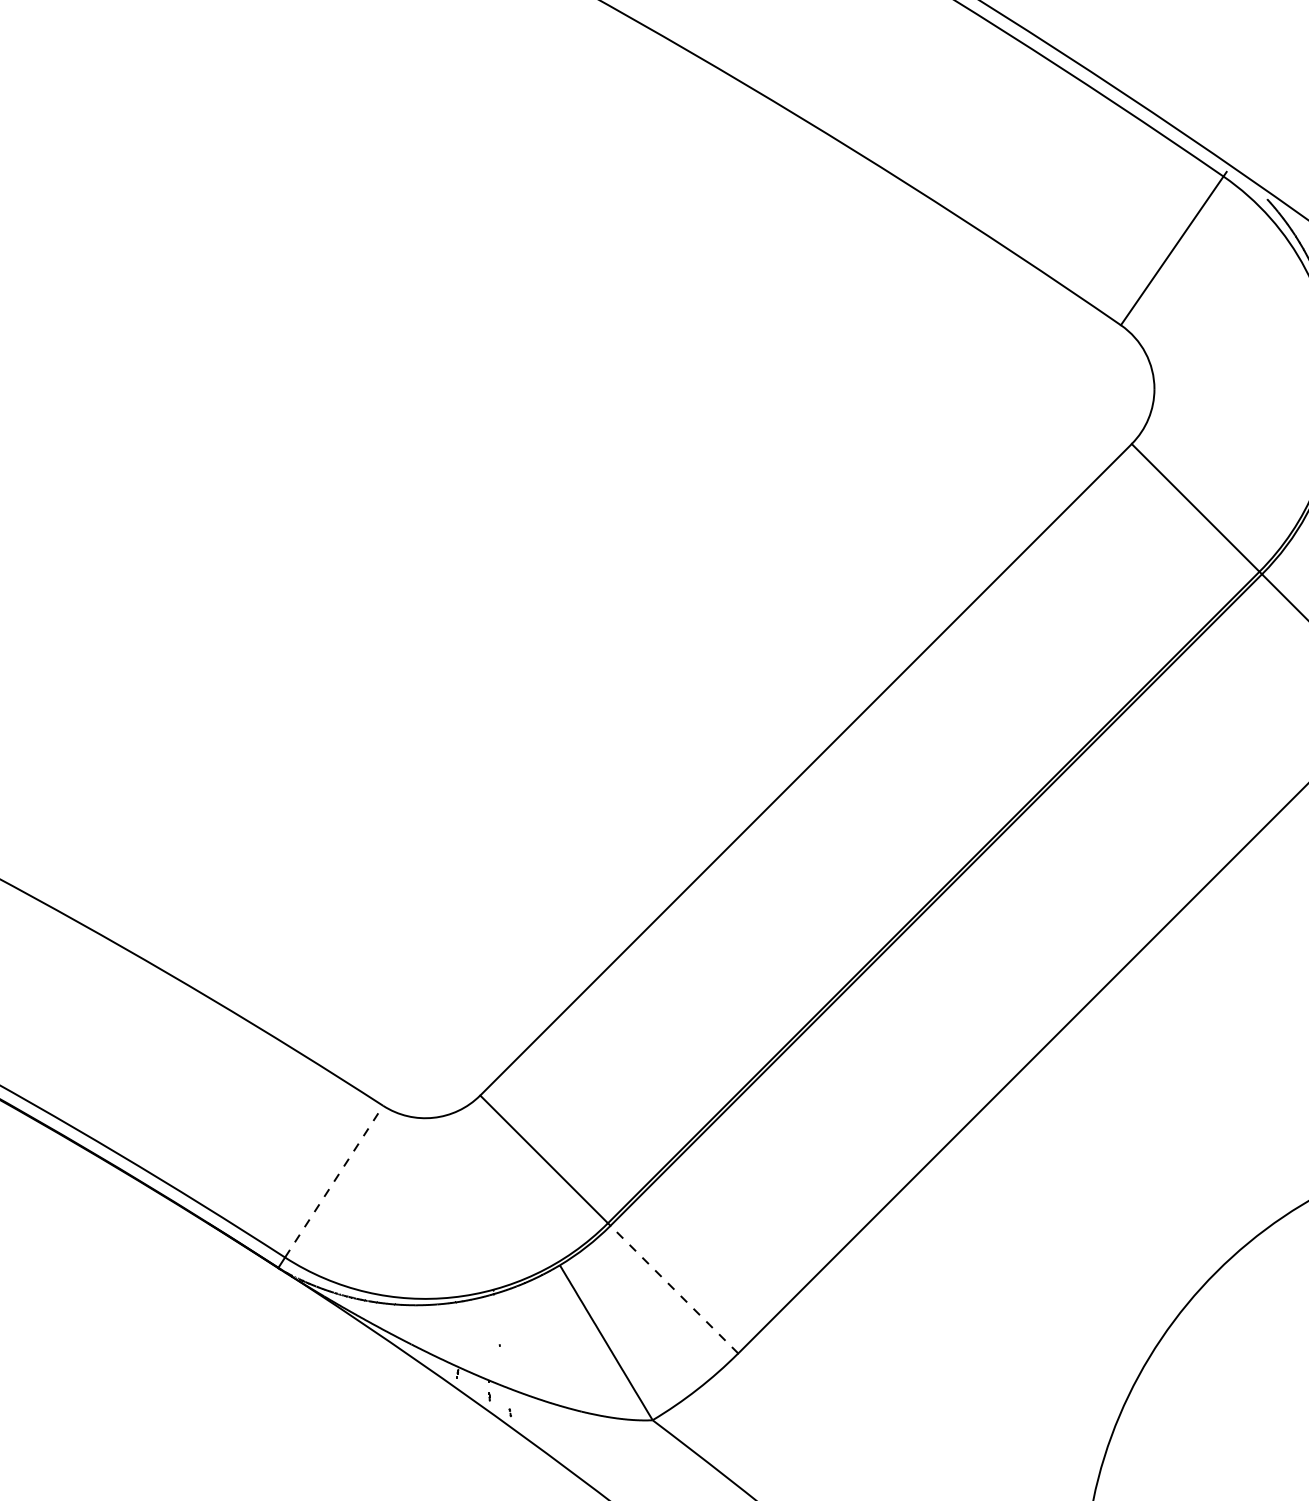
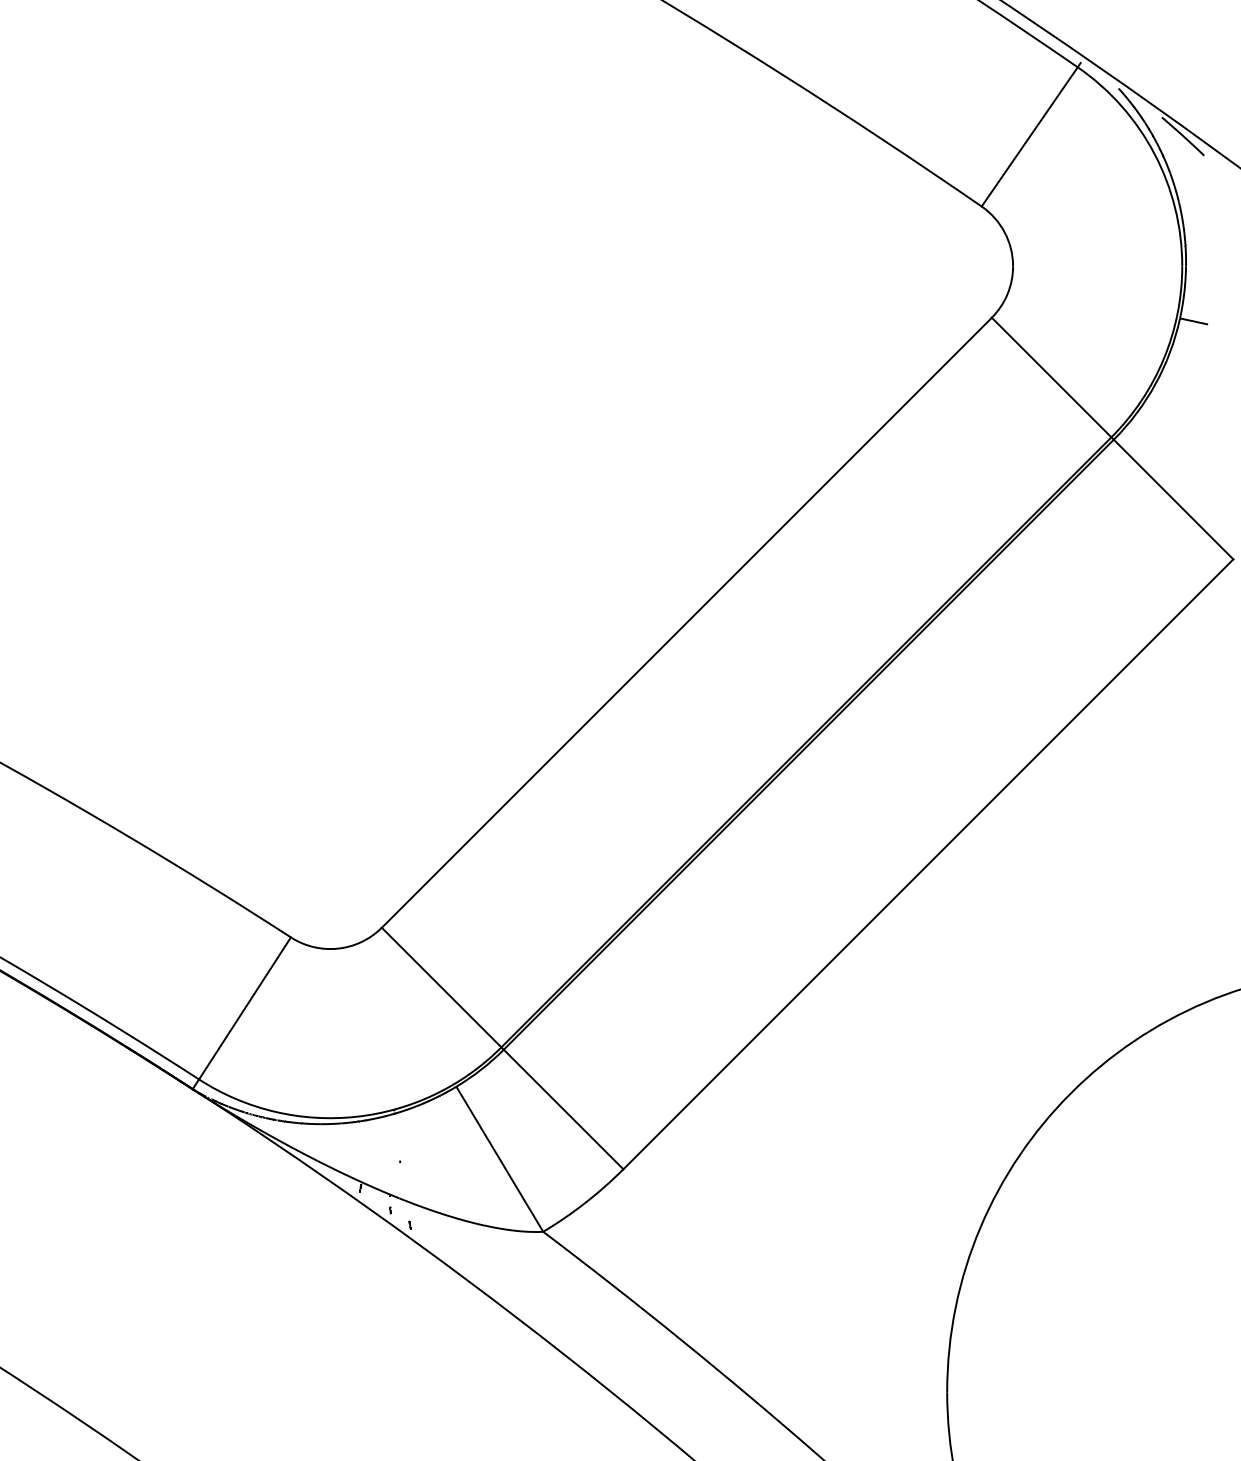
line: (334, 1181) -> (245, 1008), dashed -> solid
line: (674, 1289) -> (563, 1109), dashed -> solid

